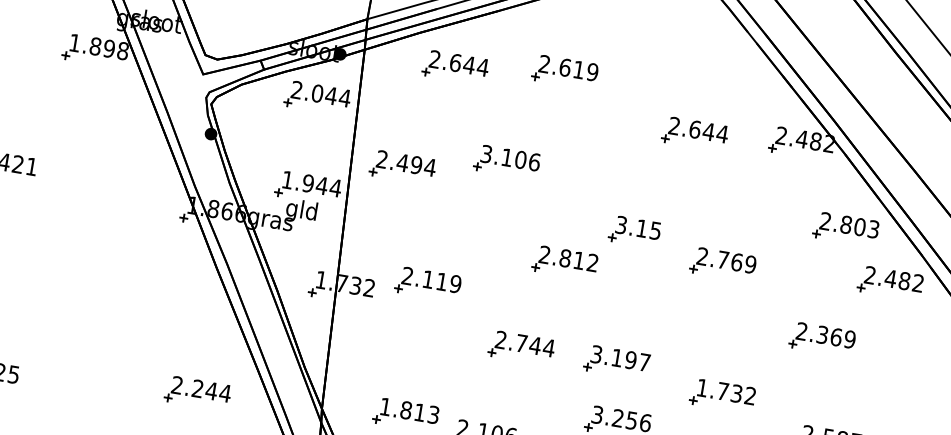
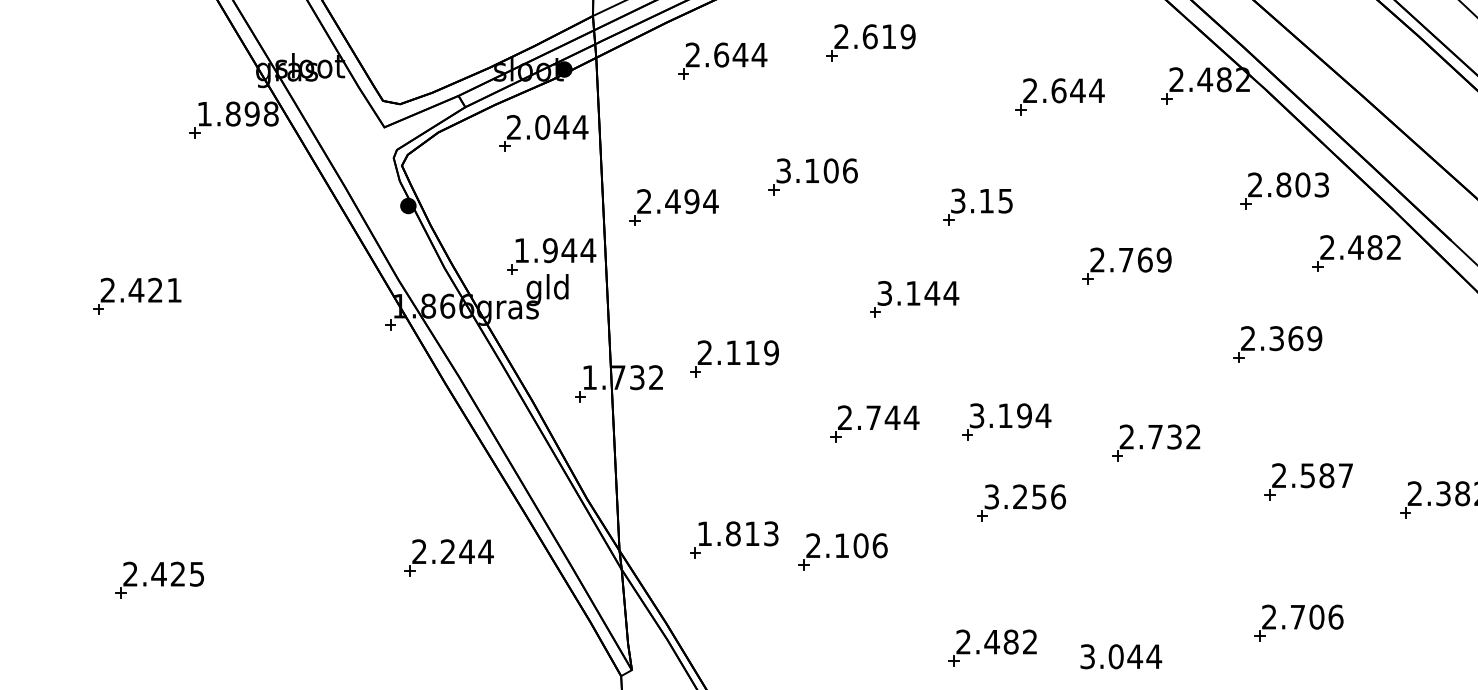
part: (634, 231) -> (977, 206), moved
text: (569, 259) -> (918, 293), 2.812 -> 3.144
text: (644, 362) -> (1043, 415), 3.197 -> 3.194
text: (702, 387) -> (1126, 436), 1.732 -> 2.732

